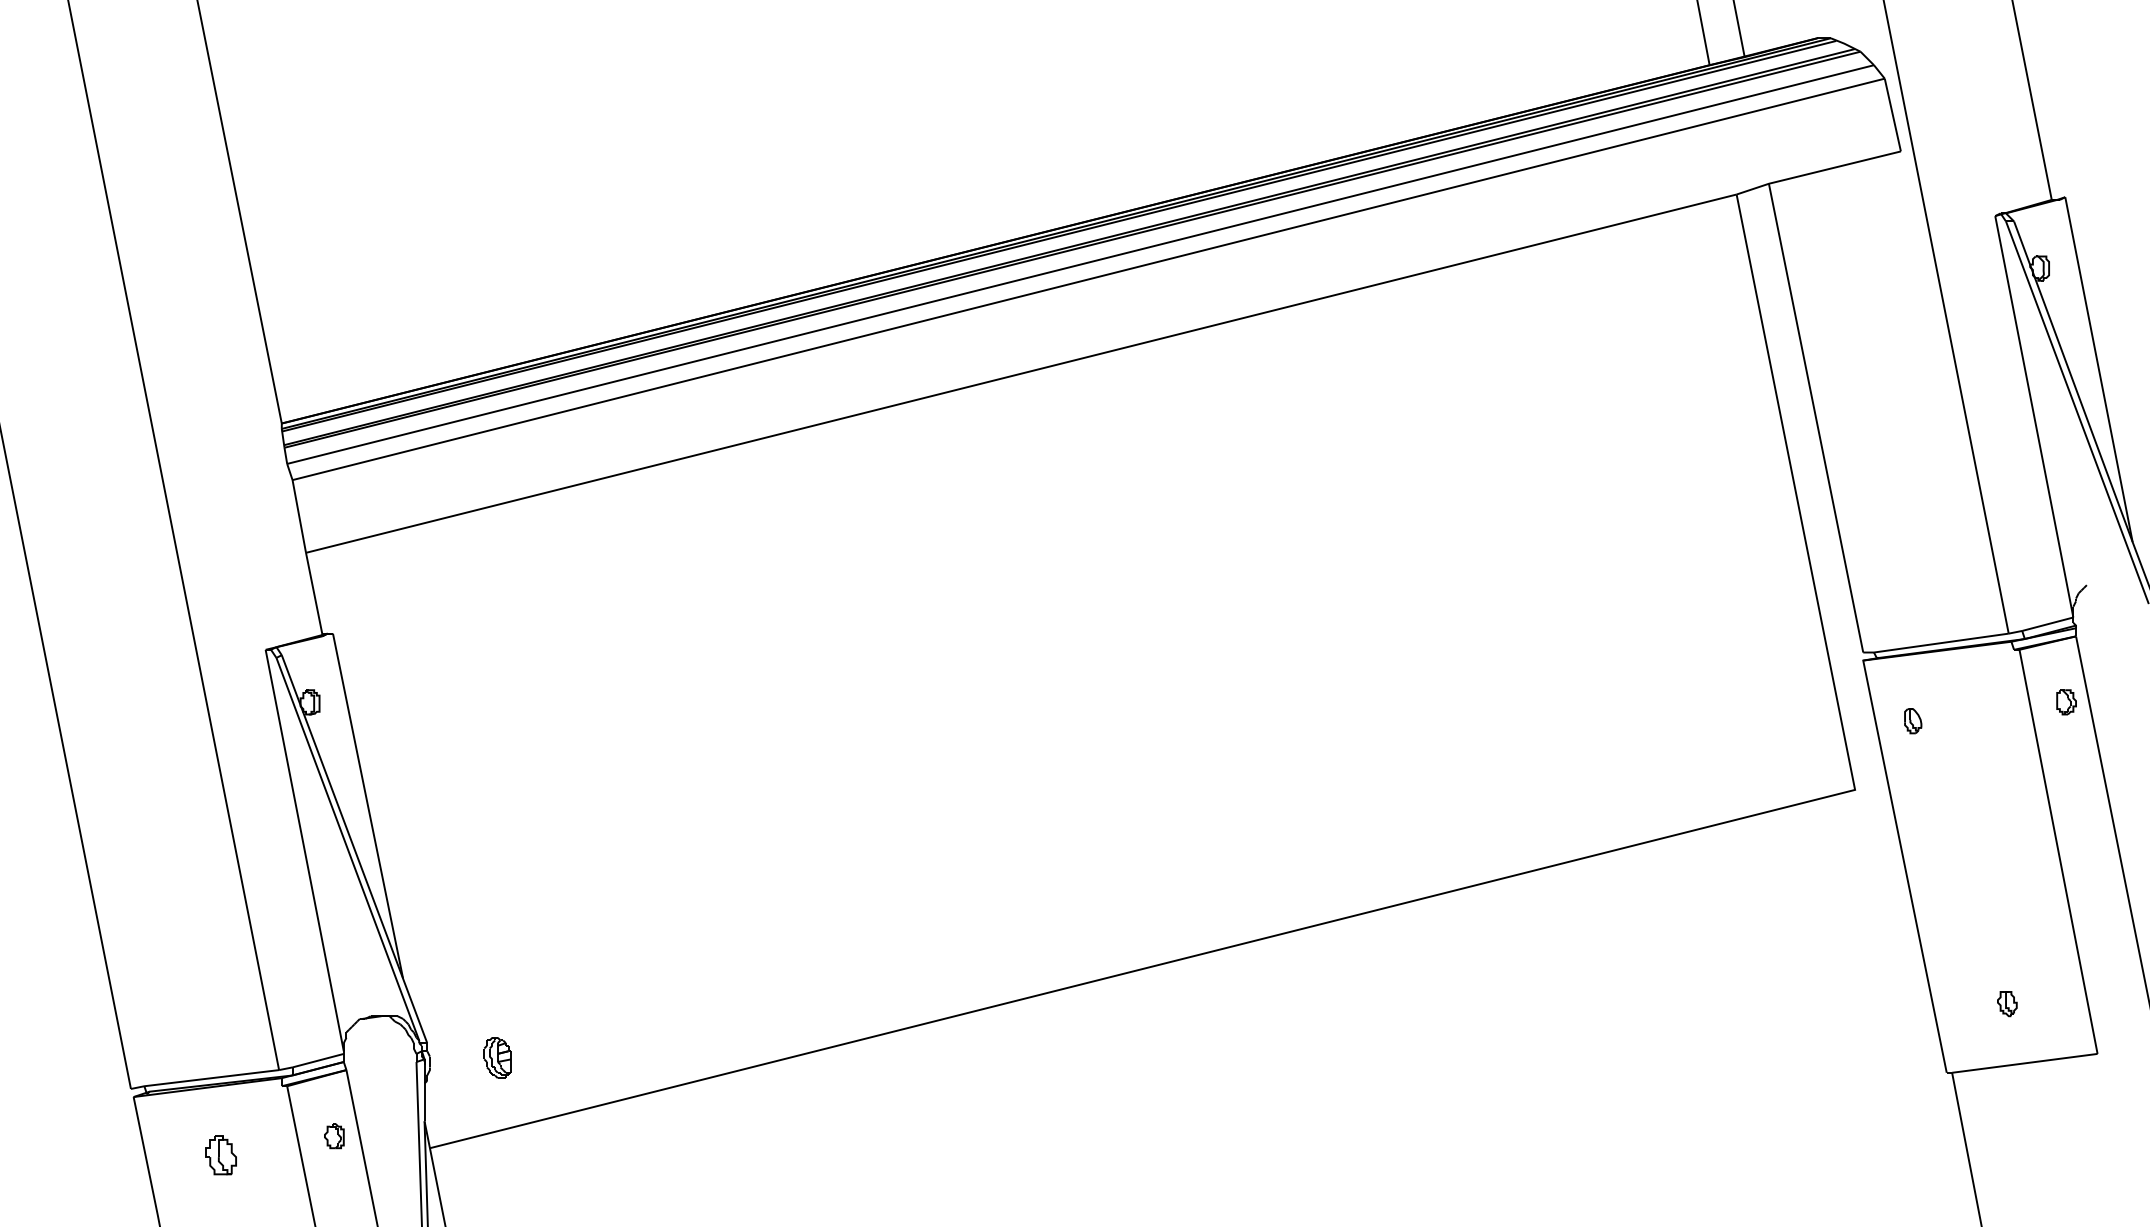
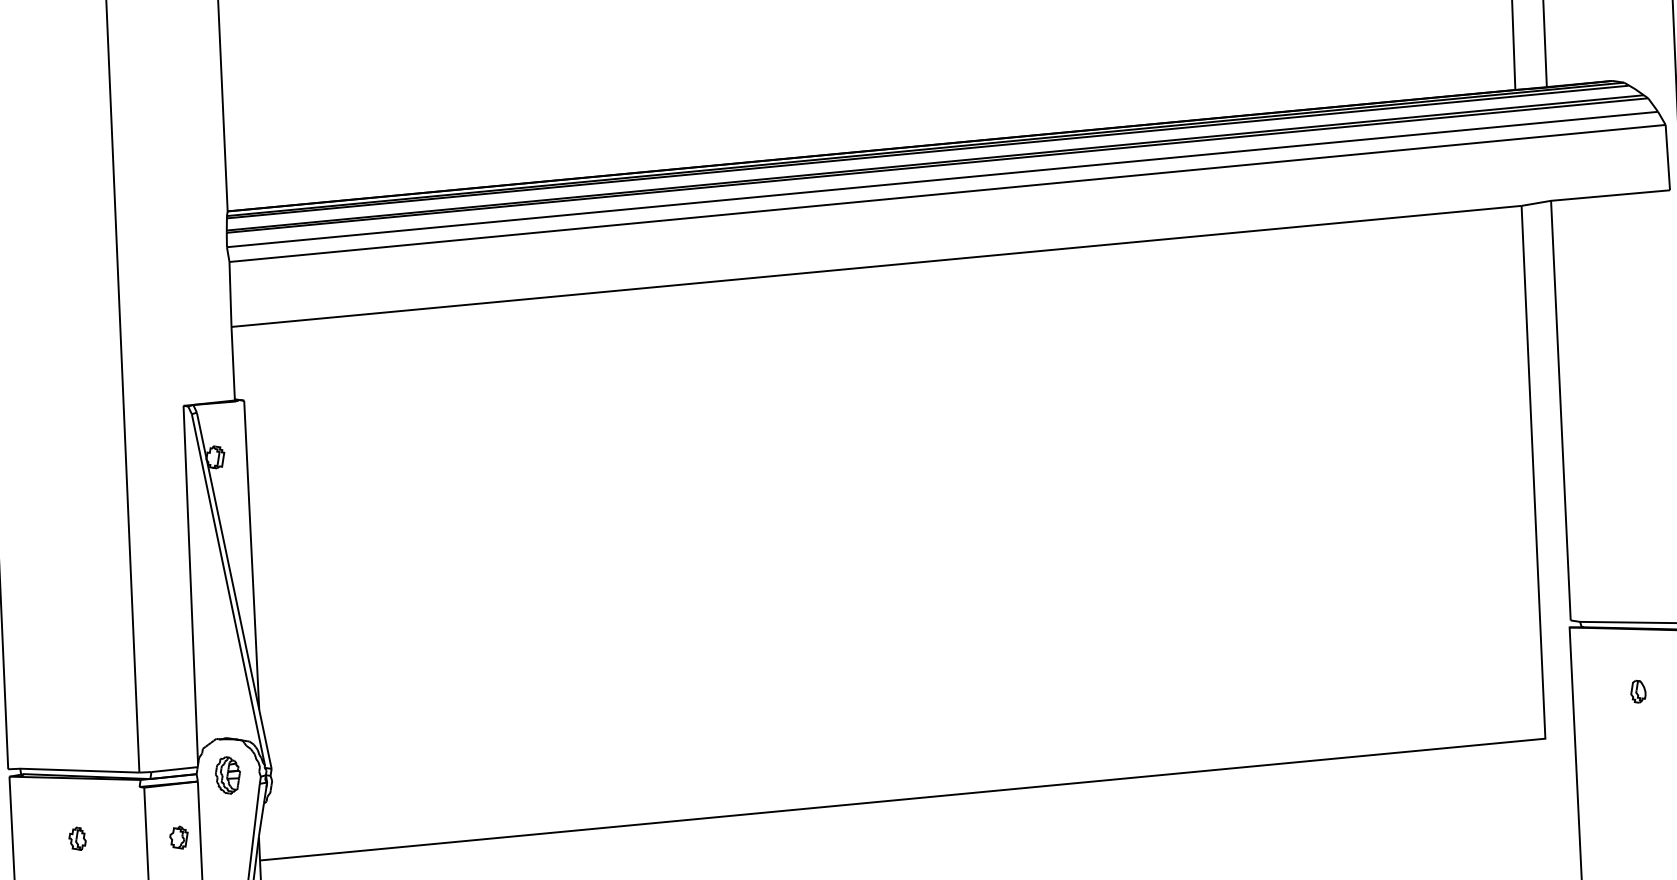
part: (1913, 721) -> (1639, 692), moved
part: (497, 1057) -> (227, 774), moved
part: (221, 1154) -> (78, 838), size x0.62

